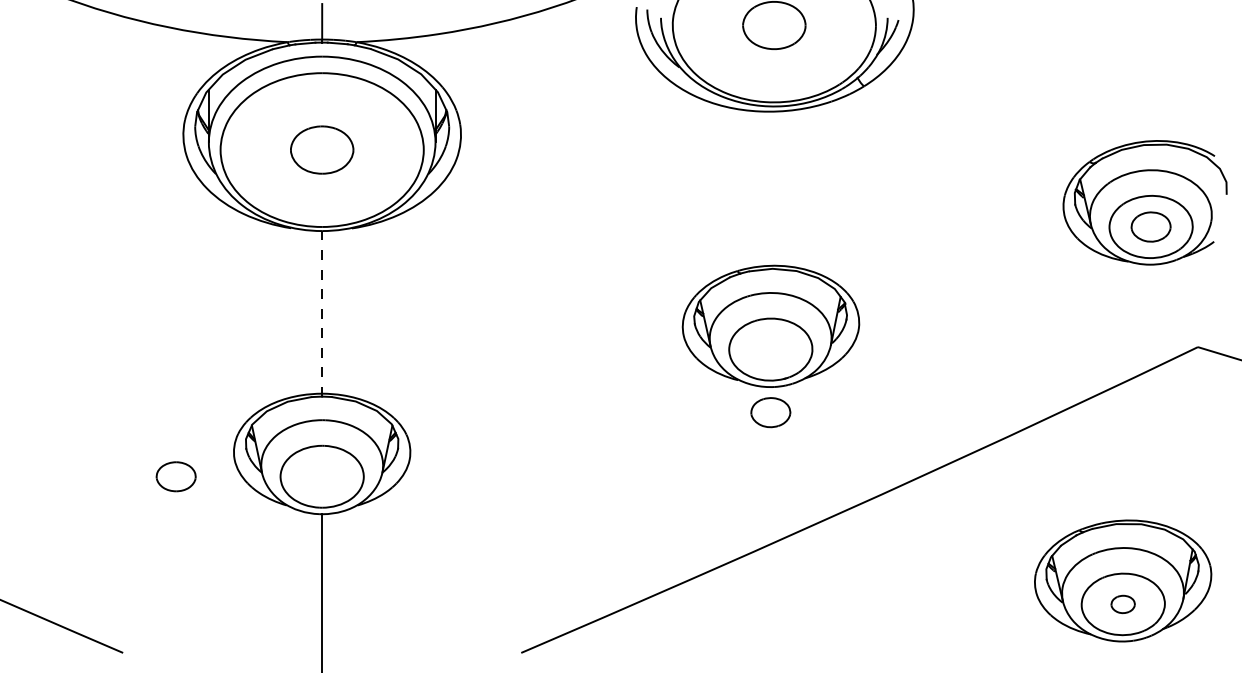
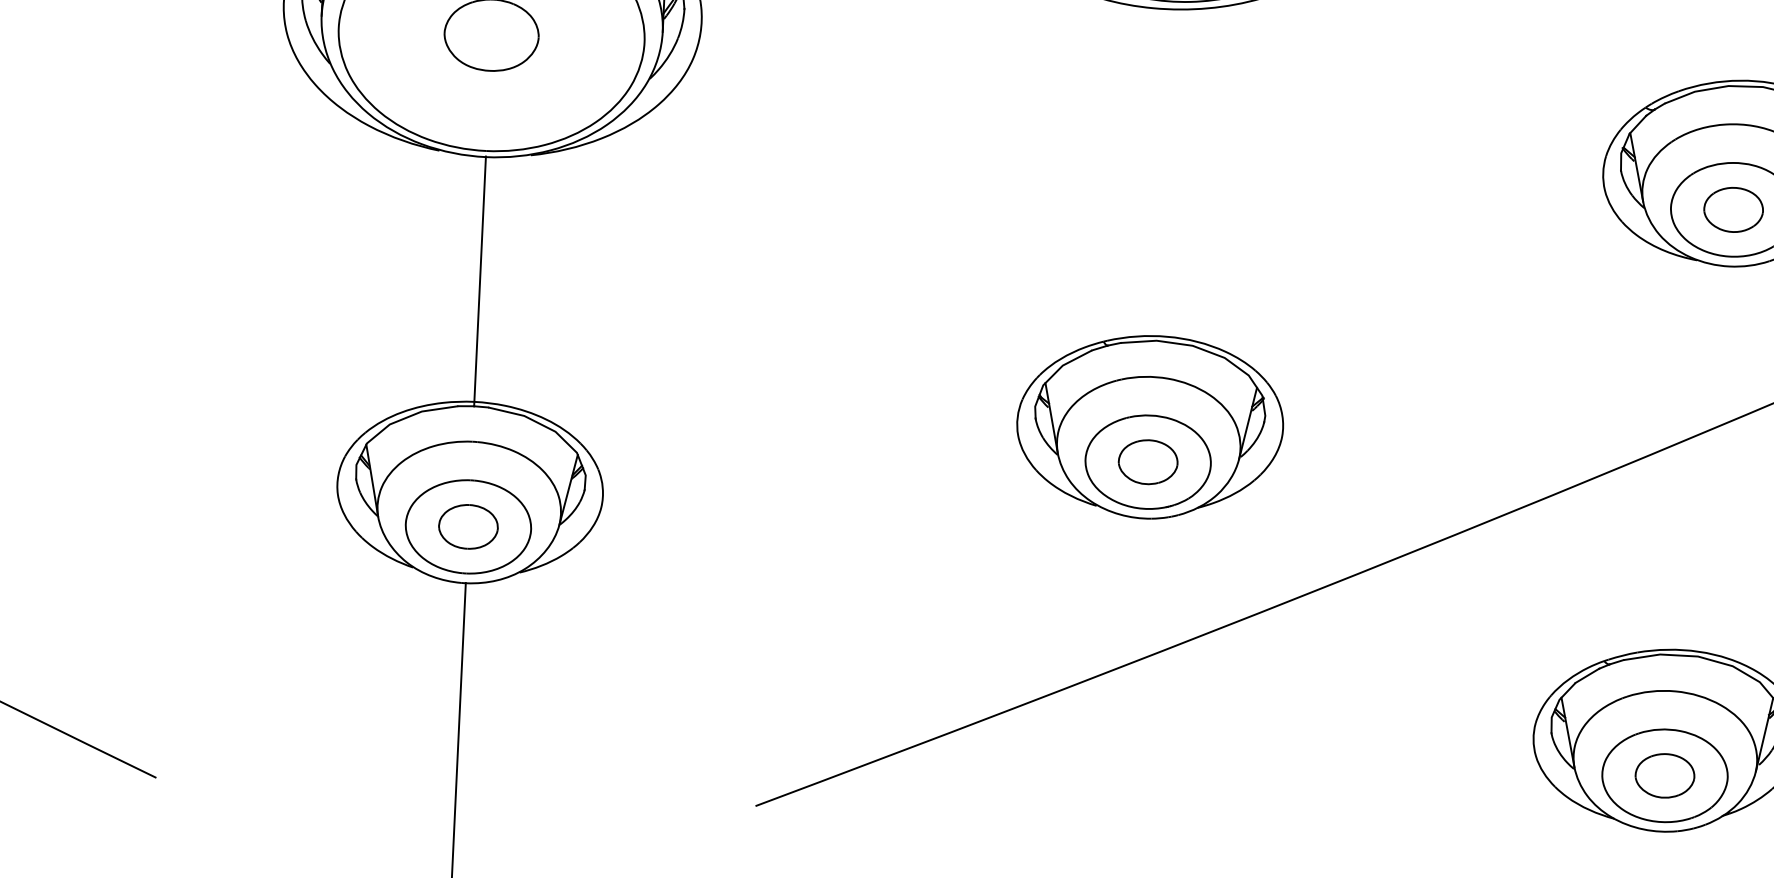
line: (322, 313) -> (480, 281), dashed -> solid
part: (770, 325) -> (1149, 425), moved
part: (175, 476) -> (467, 526), moved
part: (1122, 604) -> (1663, 775), size x1.67

